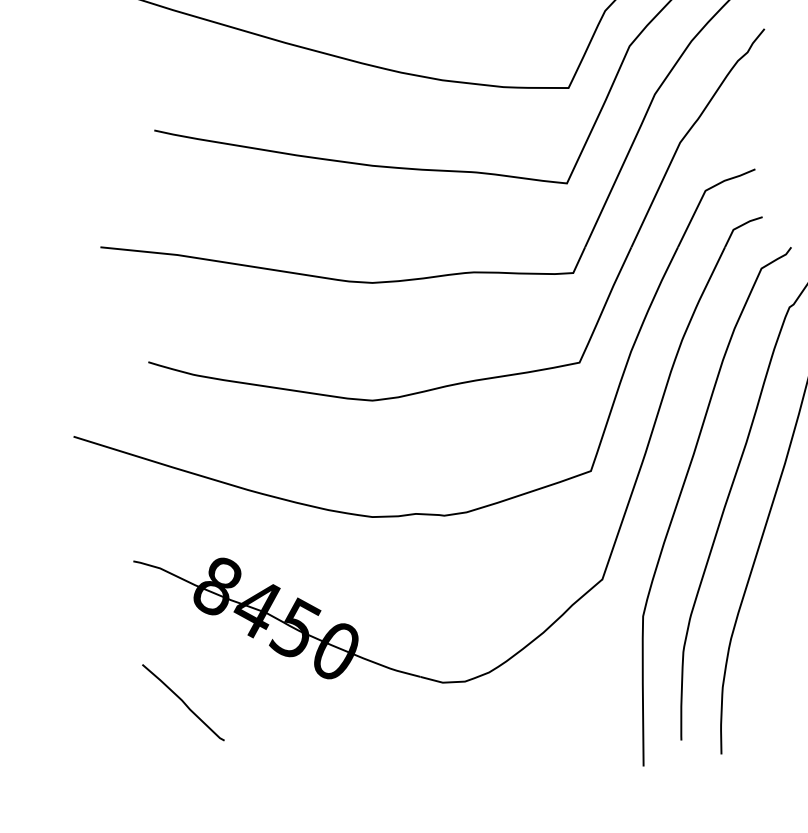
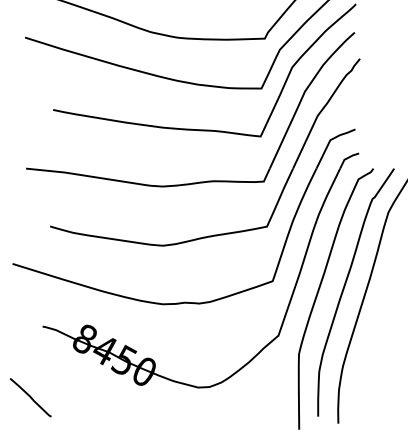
line: (182, 702) -> (30, 397), moved

